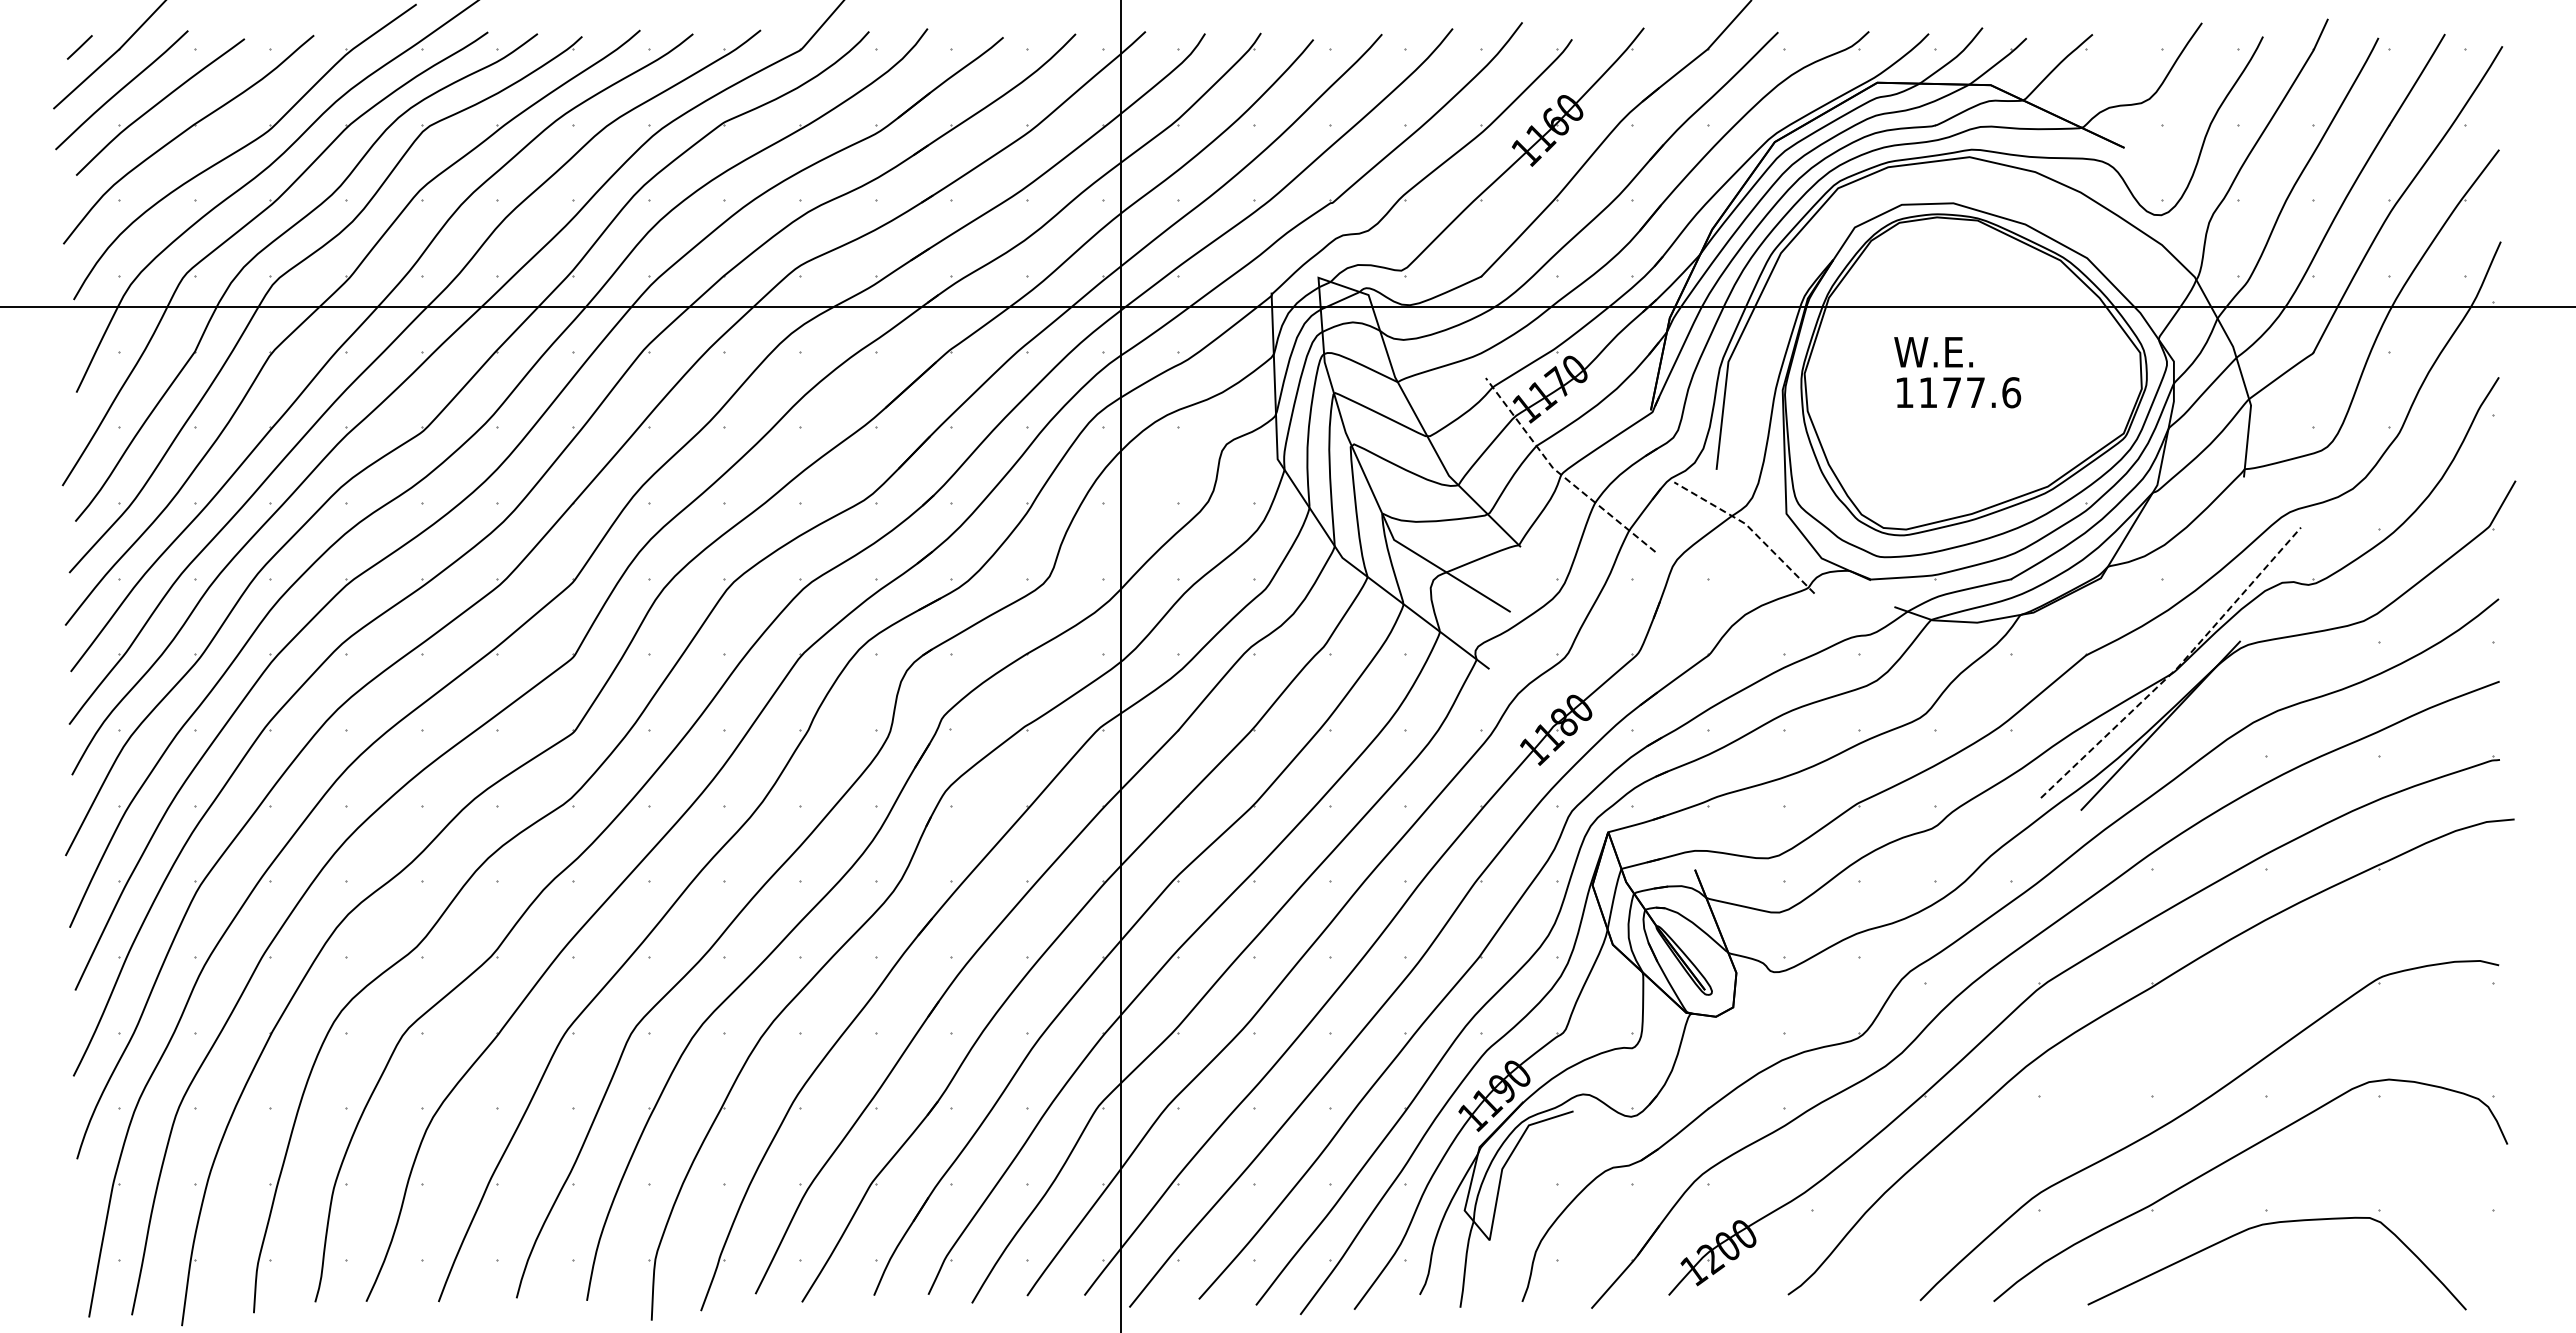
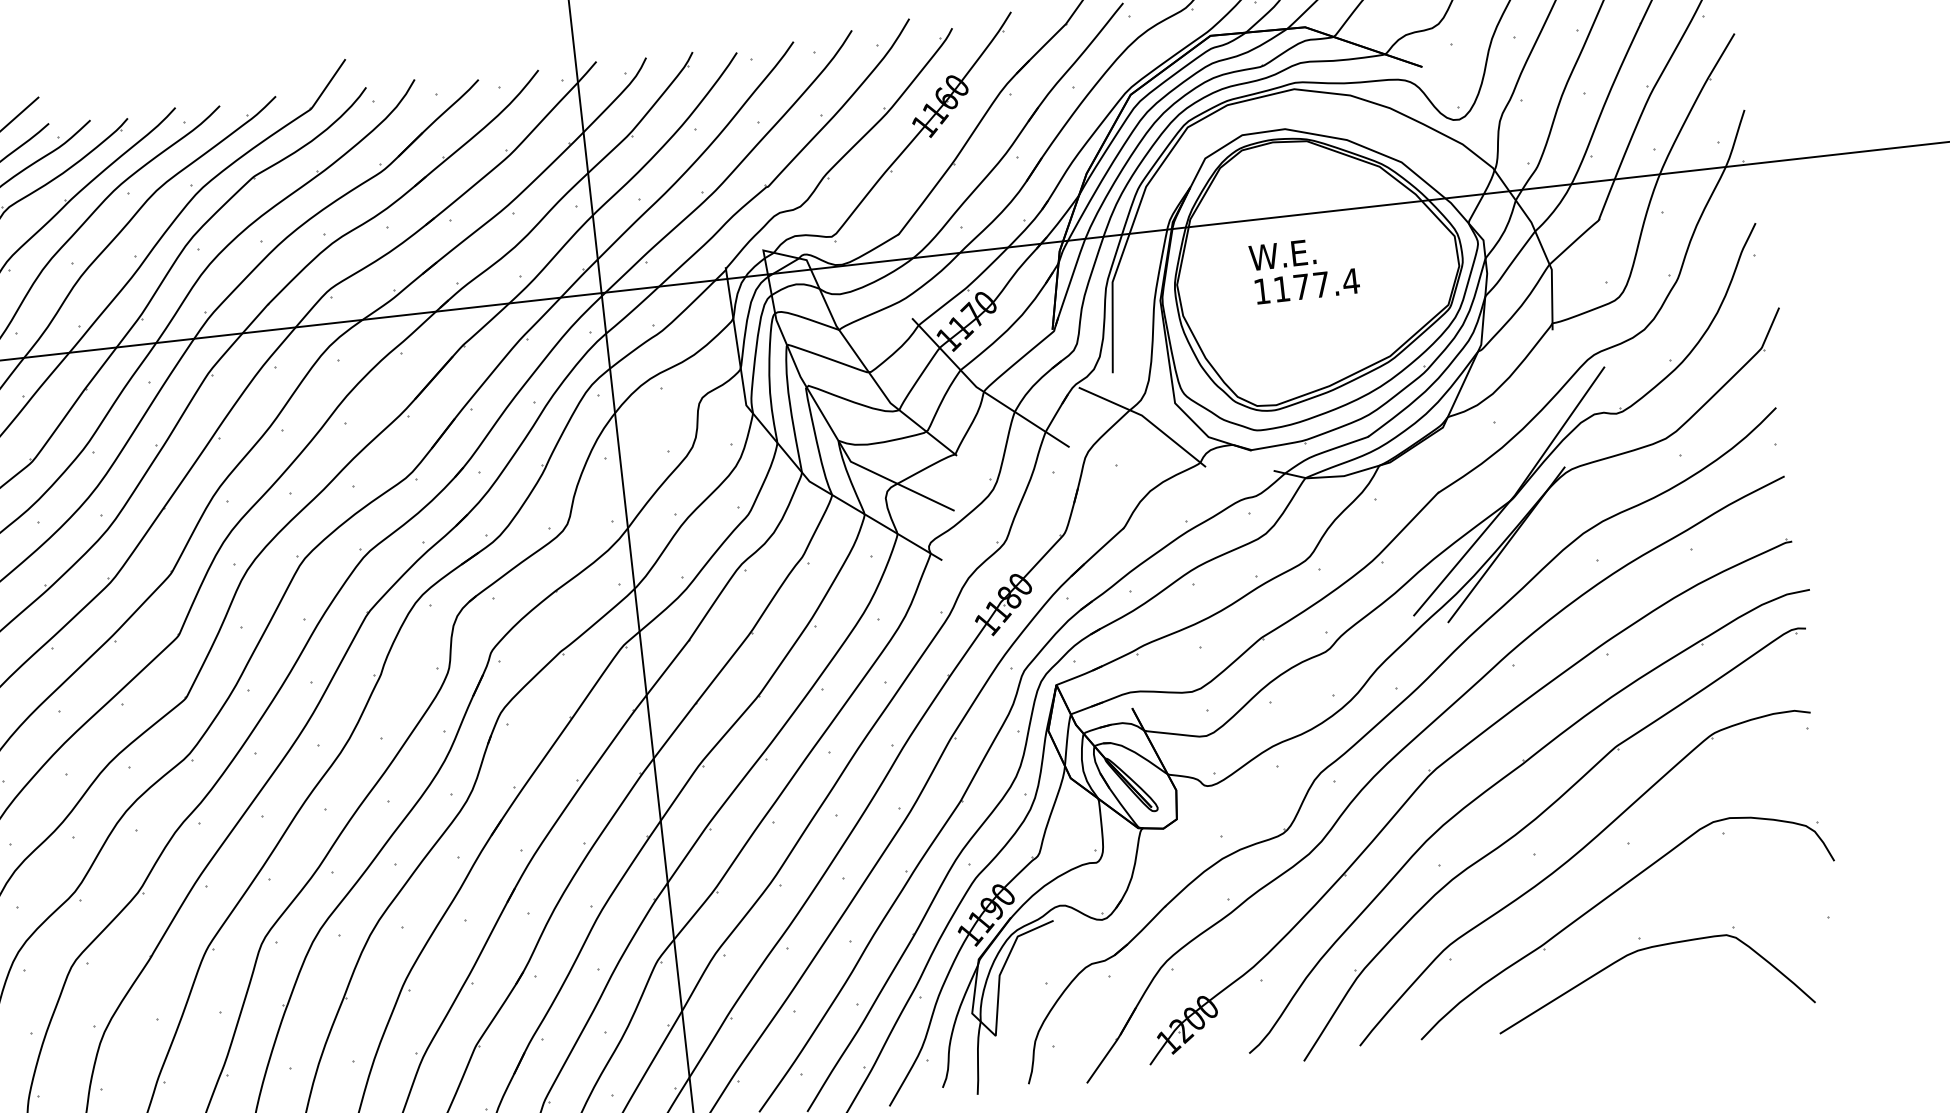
text: (2011, 392) -> (1351, 281), 1177.6 -> 1177.4
line: (1559, 473) -> (982, 390), dashed -> solid
line: (1750, 528) -> (1146, 418), dashed -> solid
line: (2177, 668) -> (1515, 495), dashed -> solid
part: (2156, 1057) -> (1533, 821), added

